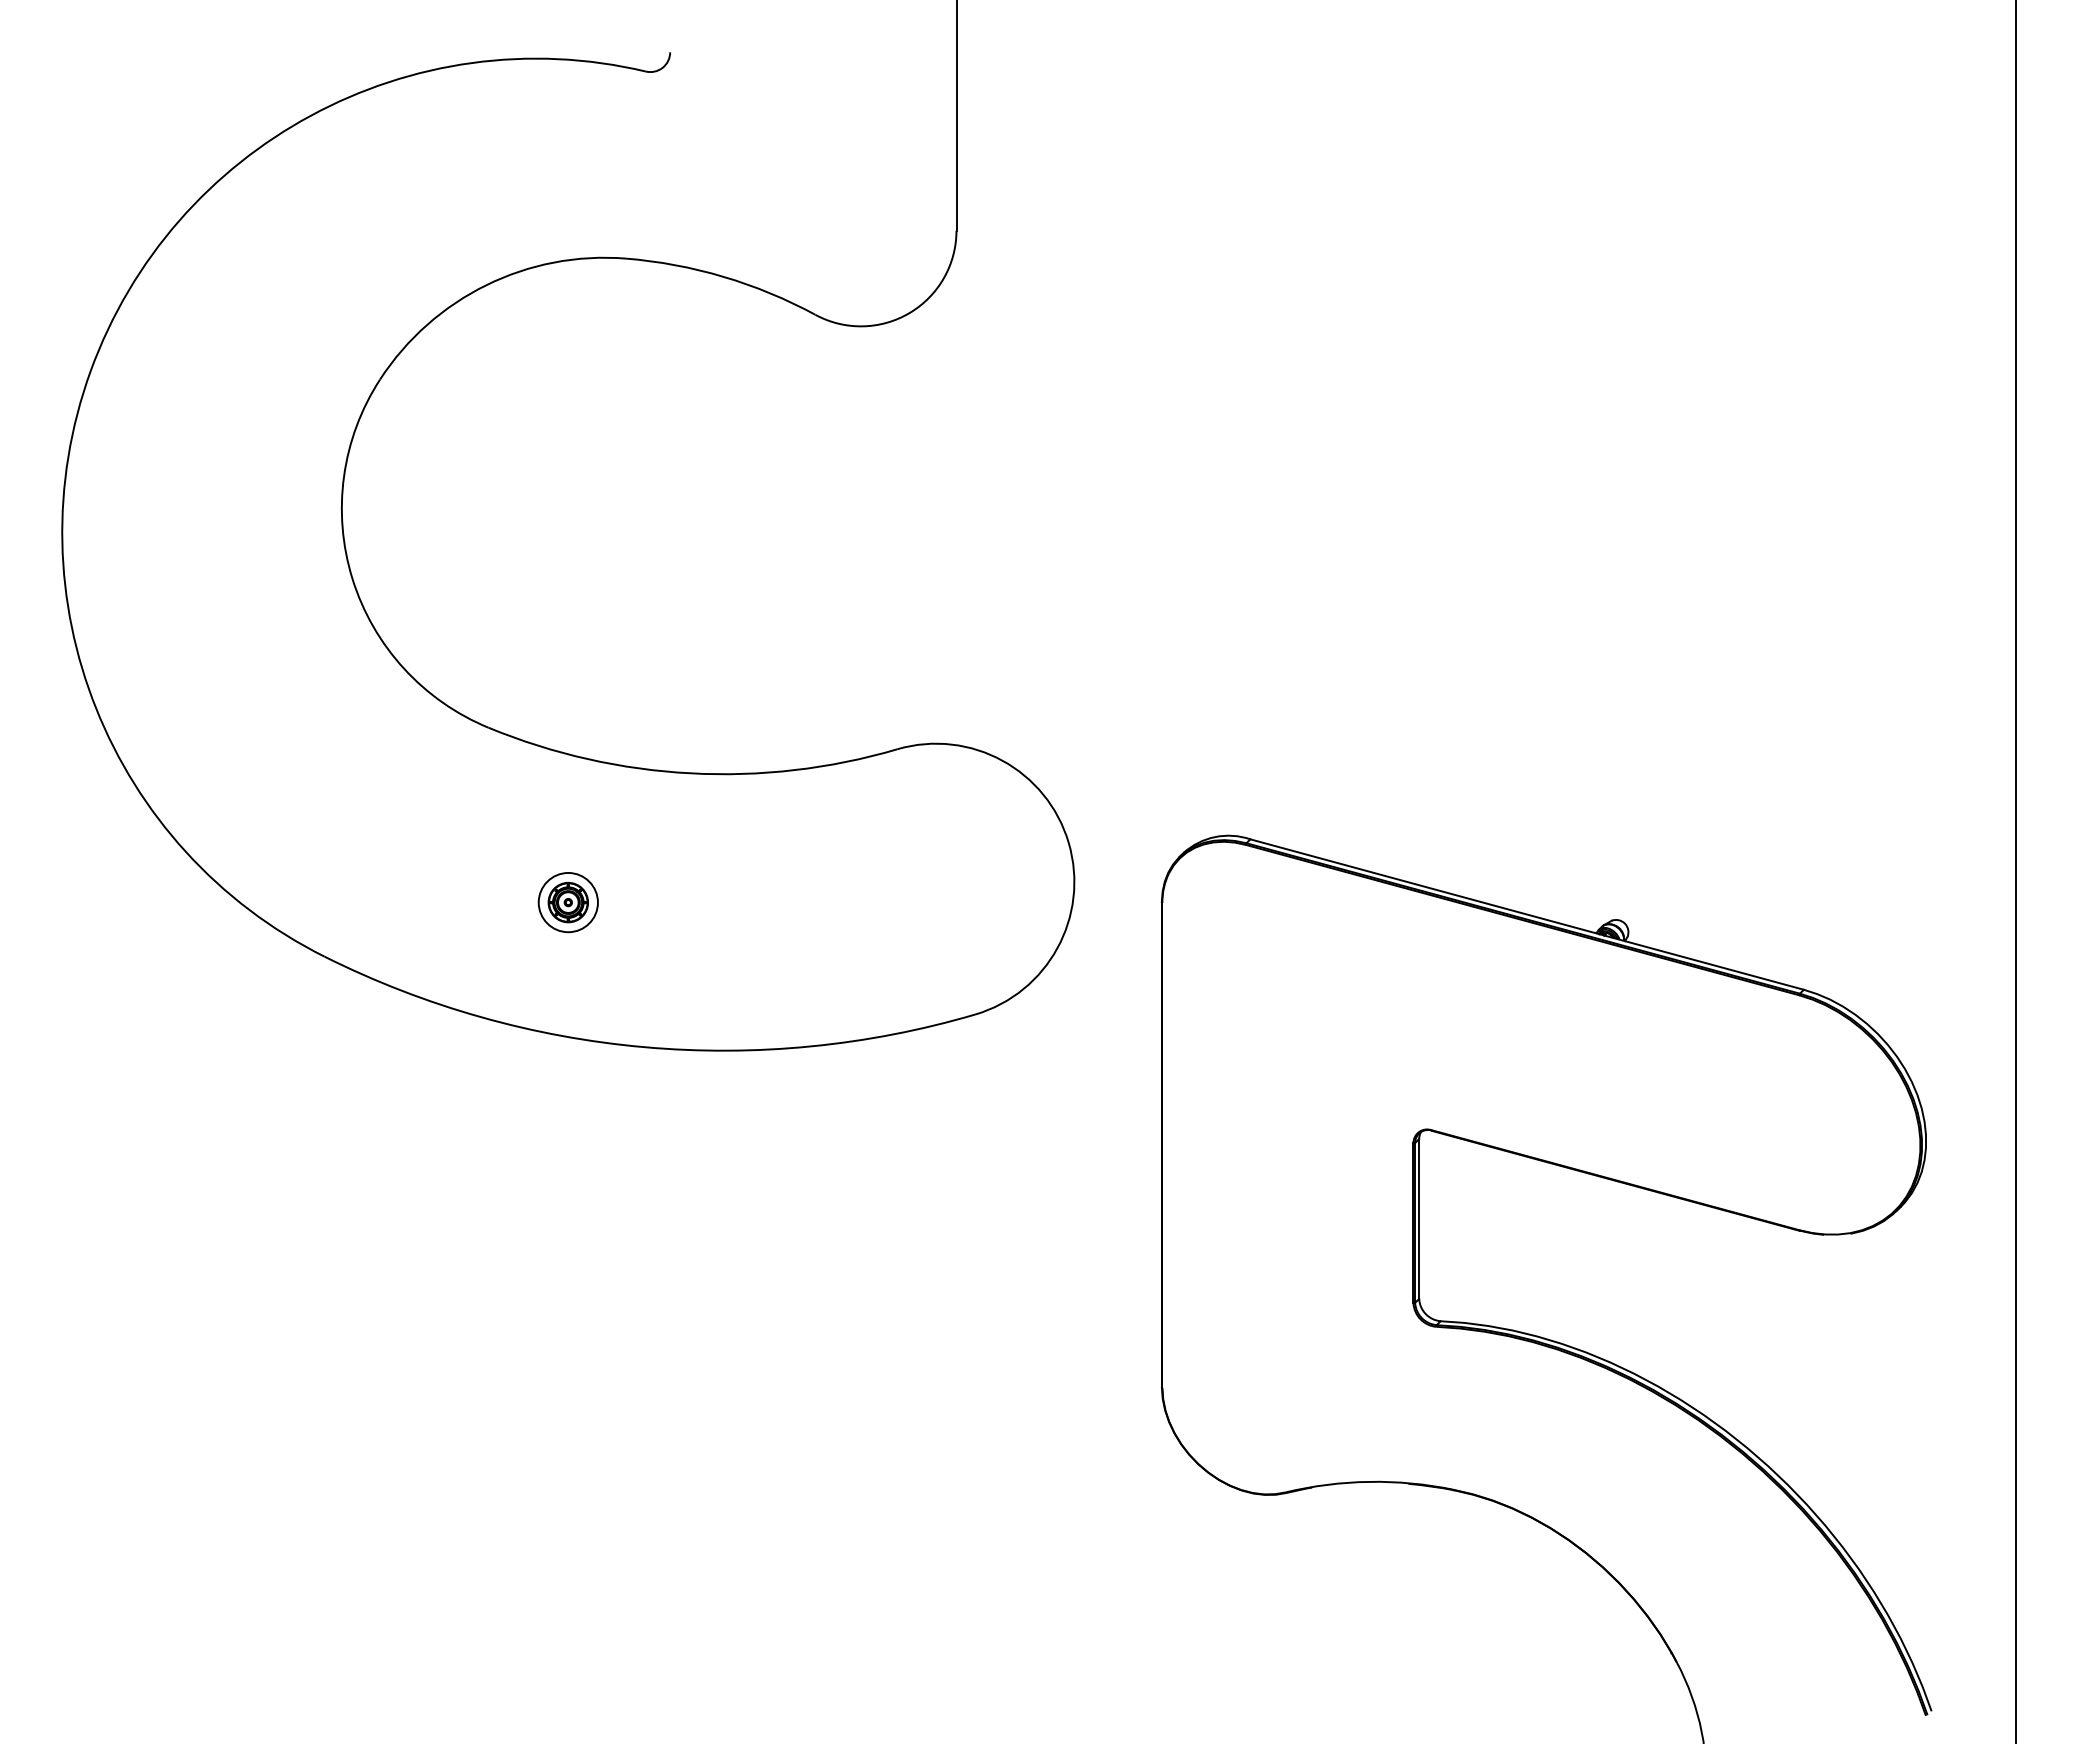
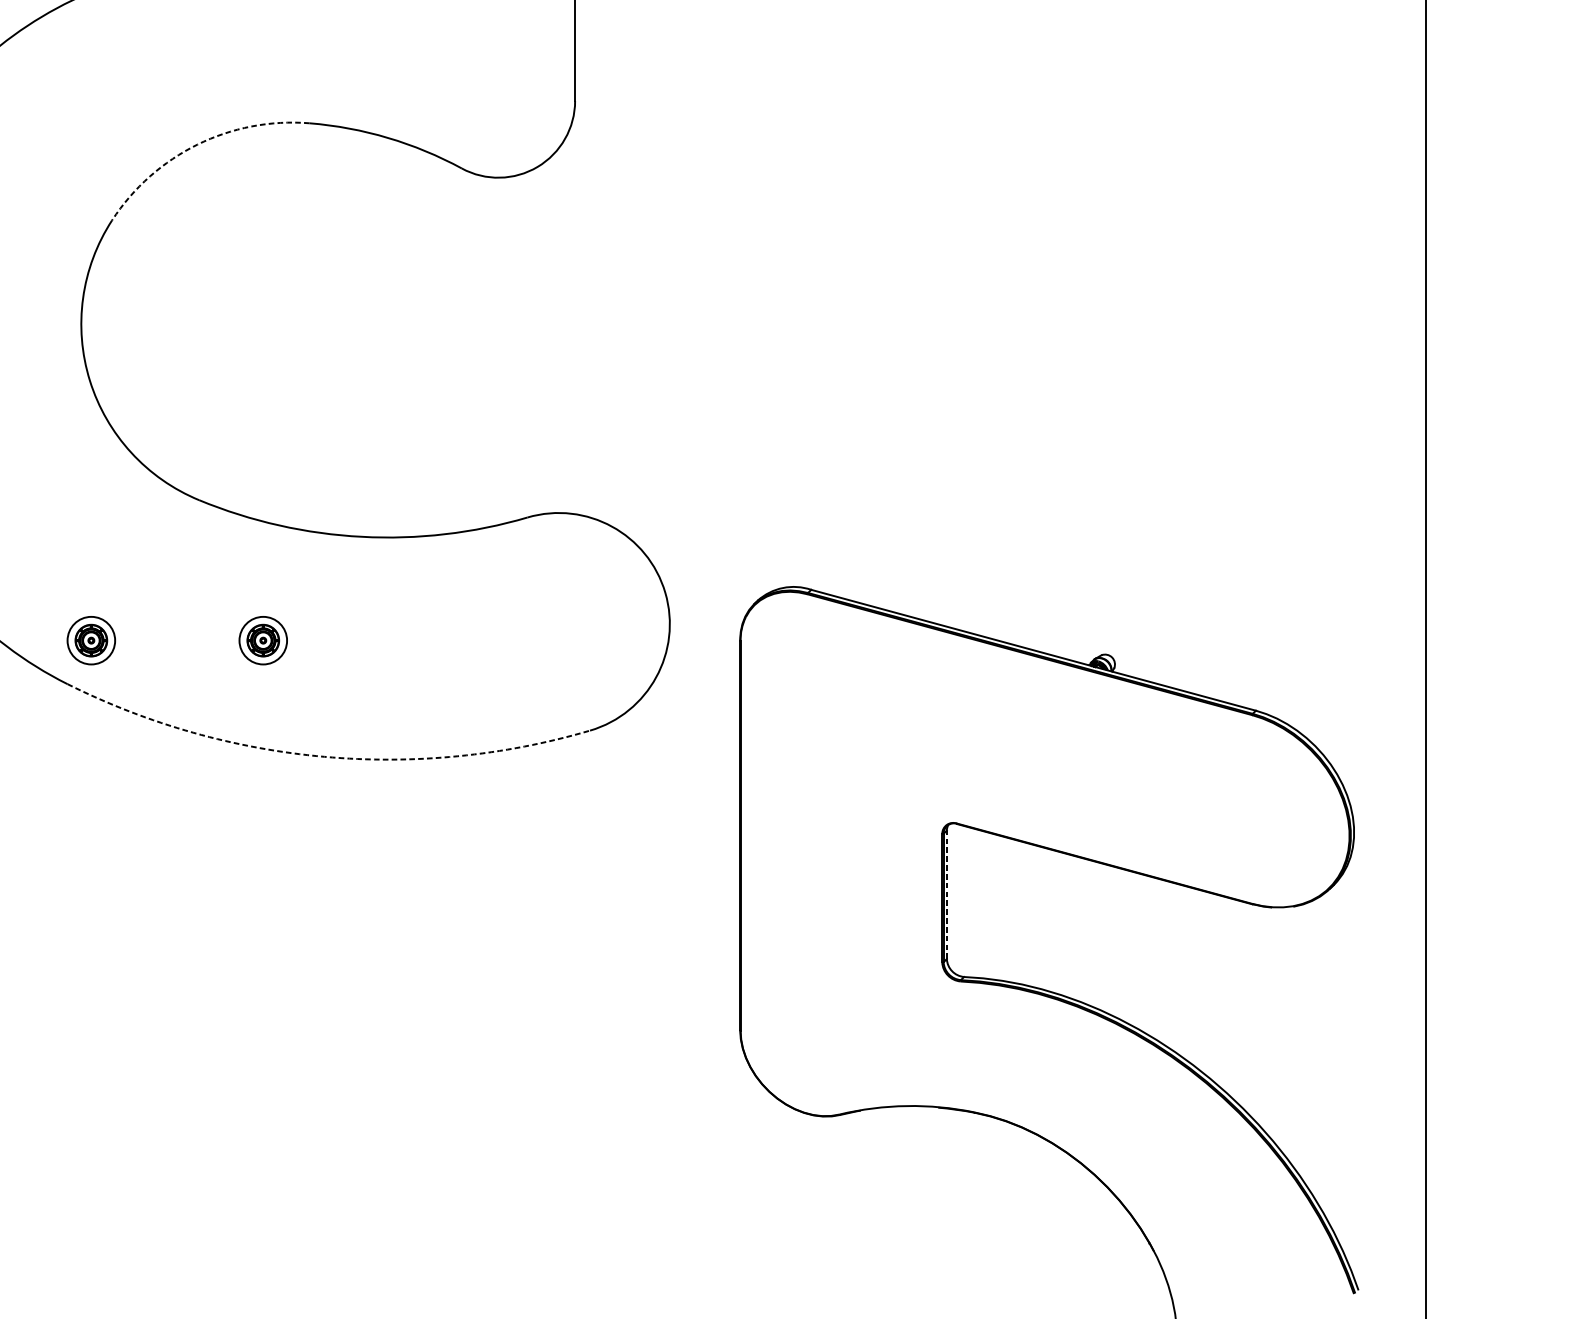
arc: (486, 285) -> (197, 144), solid -> dashed
part: (353, 902) -> (90, 640), added
arc: (644, 1047) -> (324, 757), solid -> dashed
line: (1419, 1218) -> (947, 894), solid -> dashed

